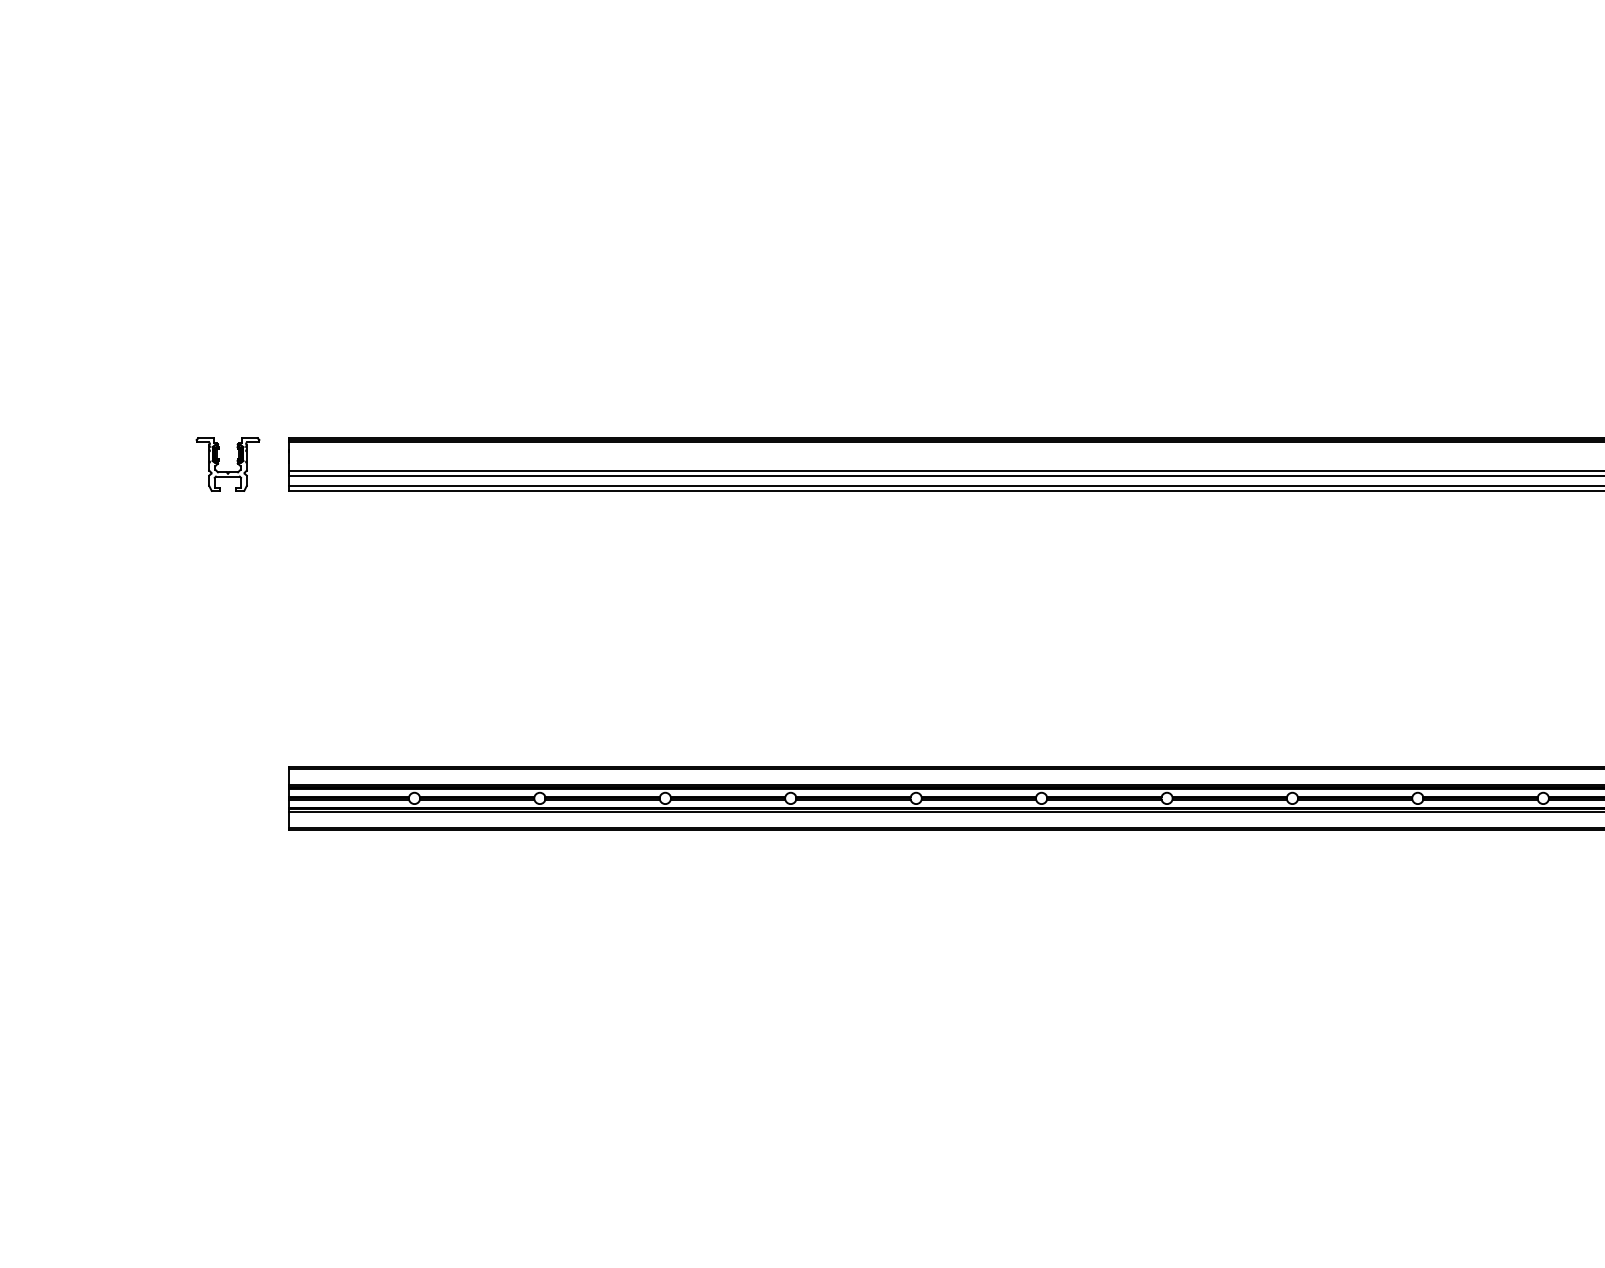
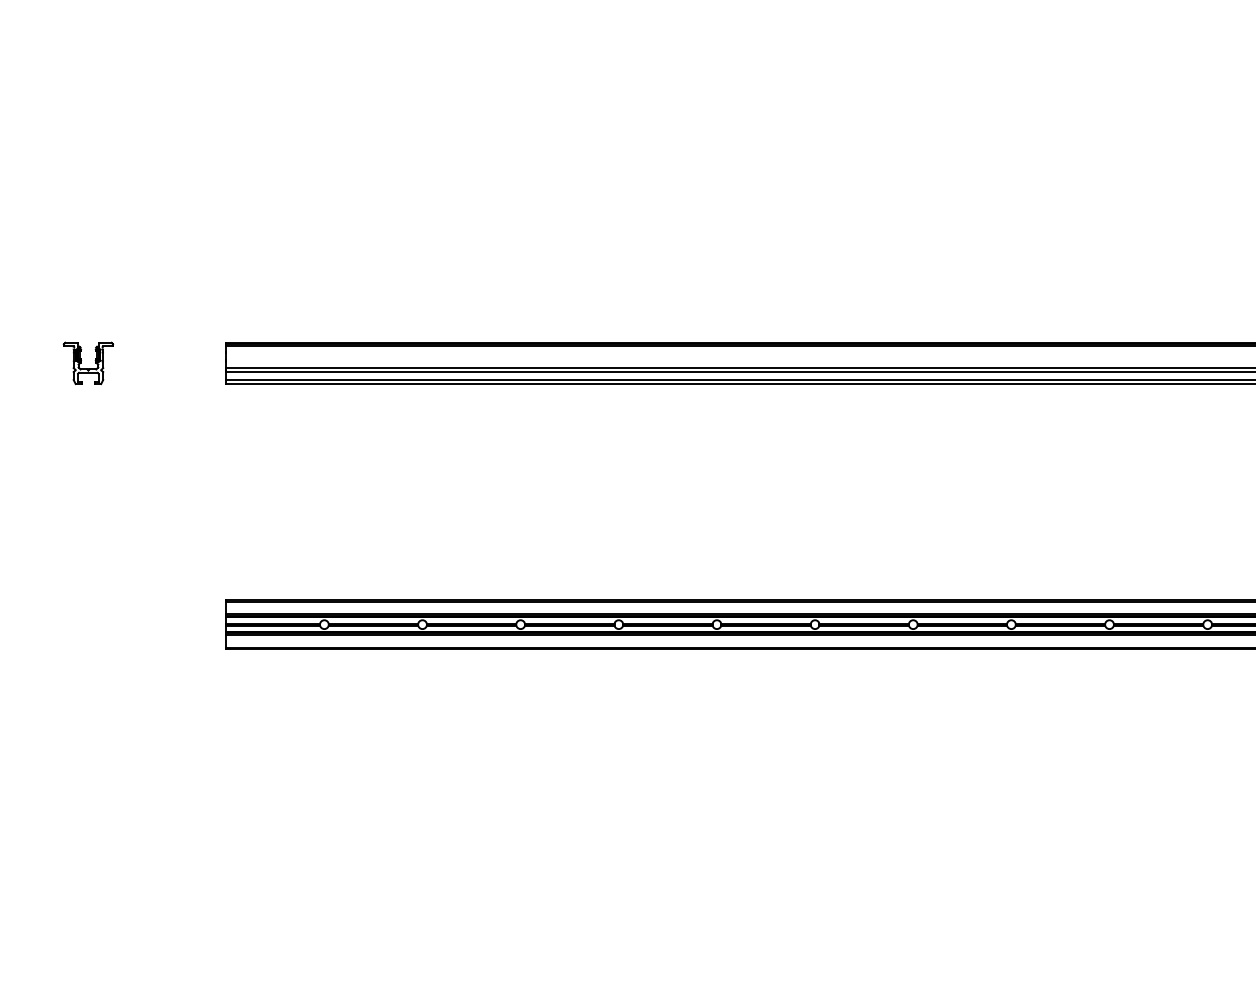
part: (226, 463) -> (87, 362), moved

